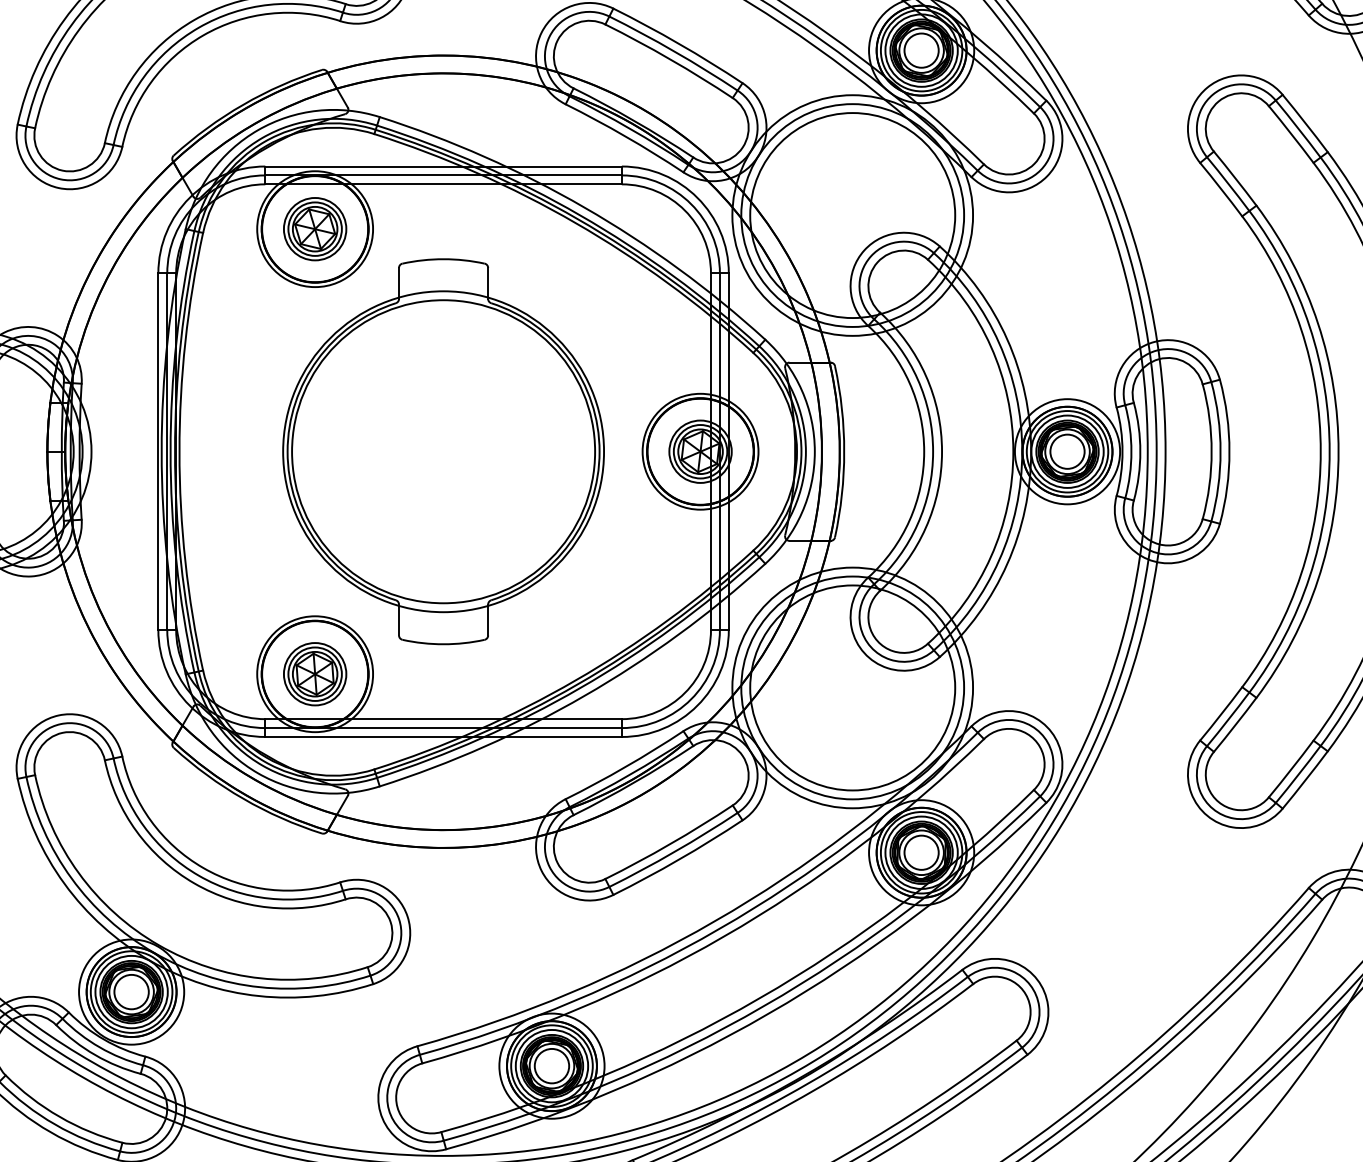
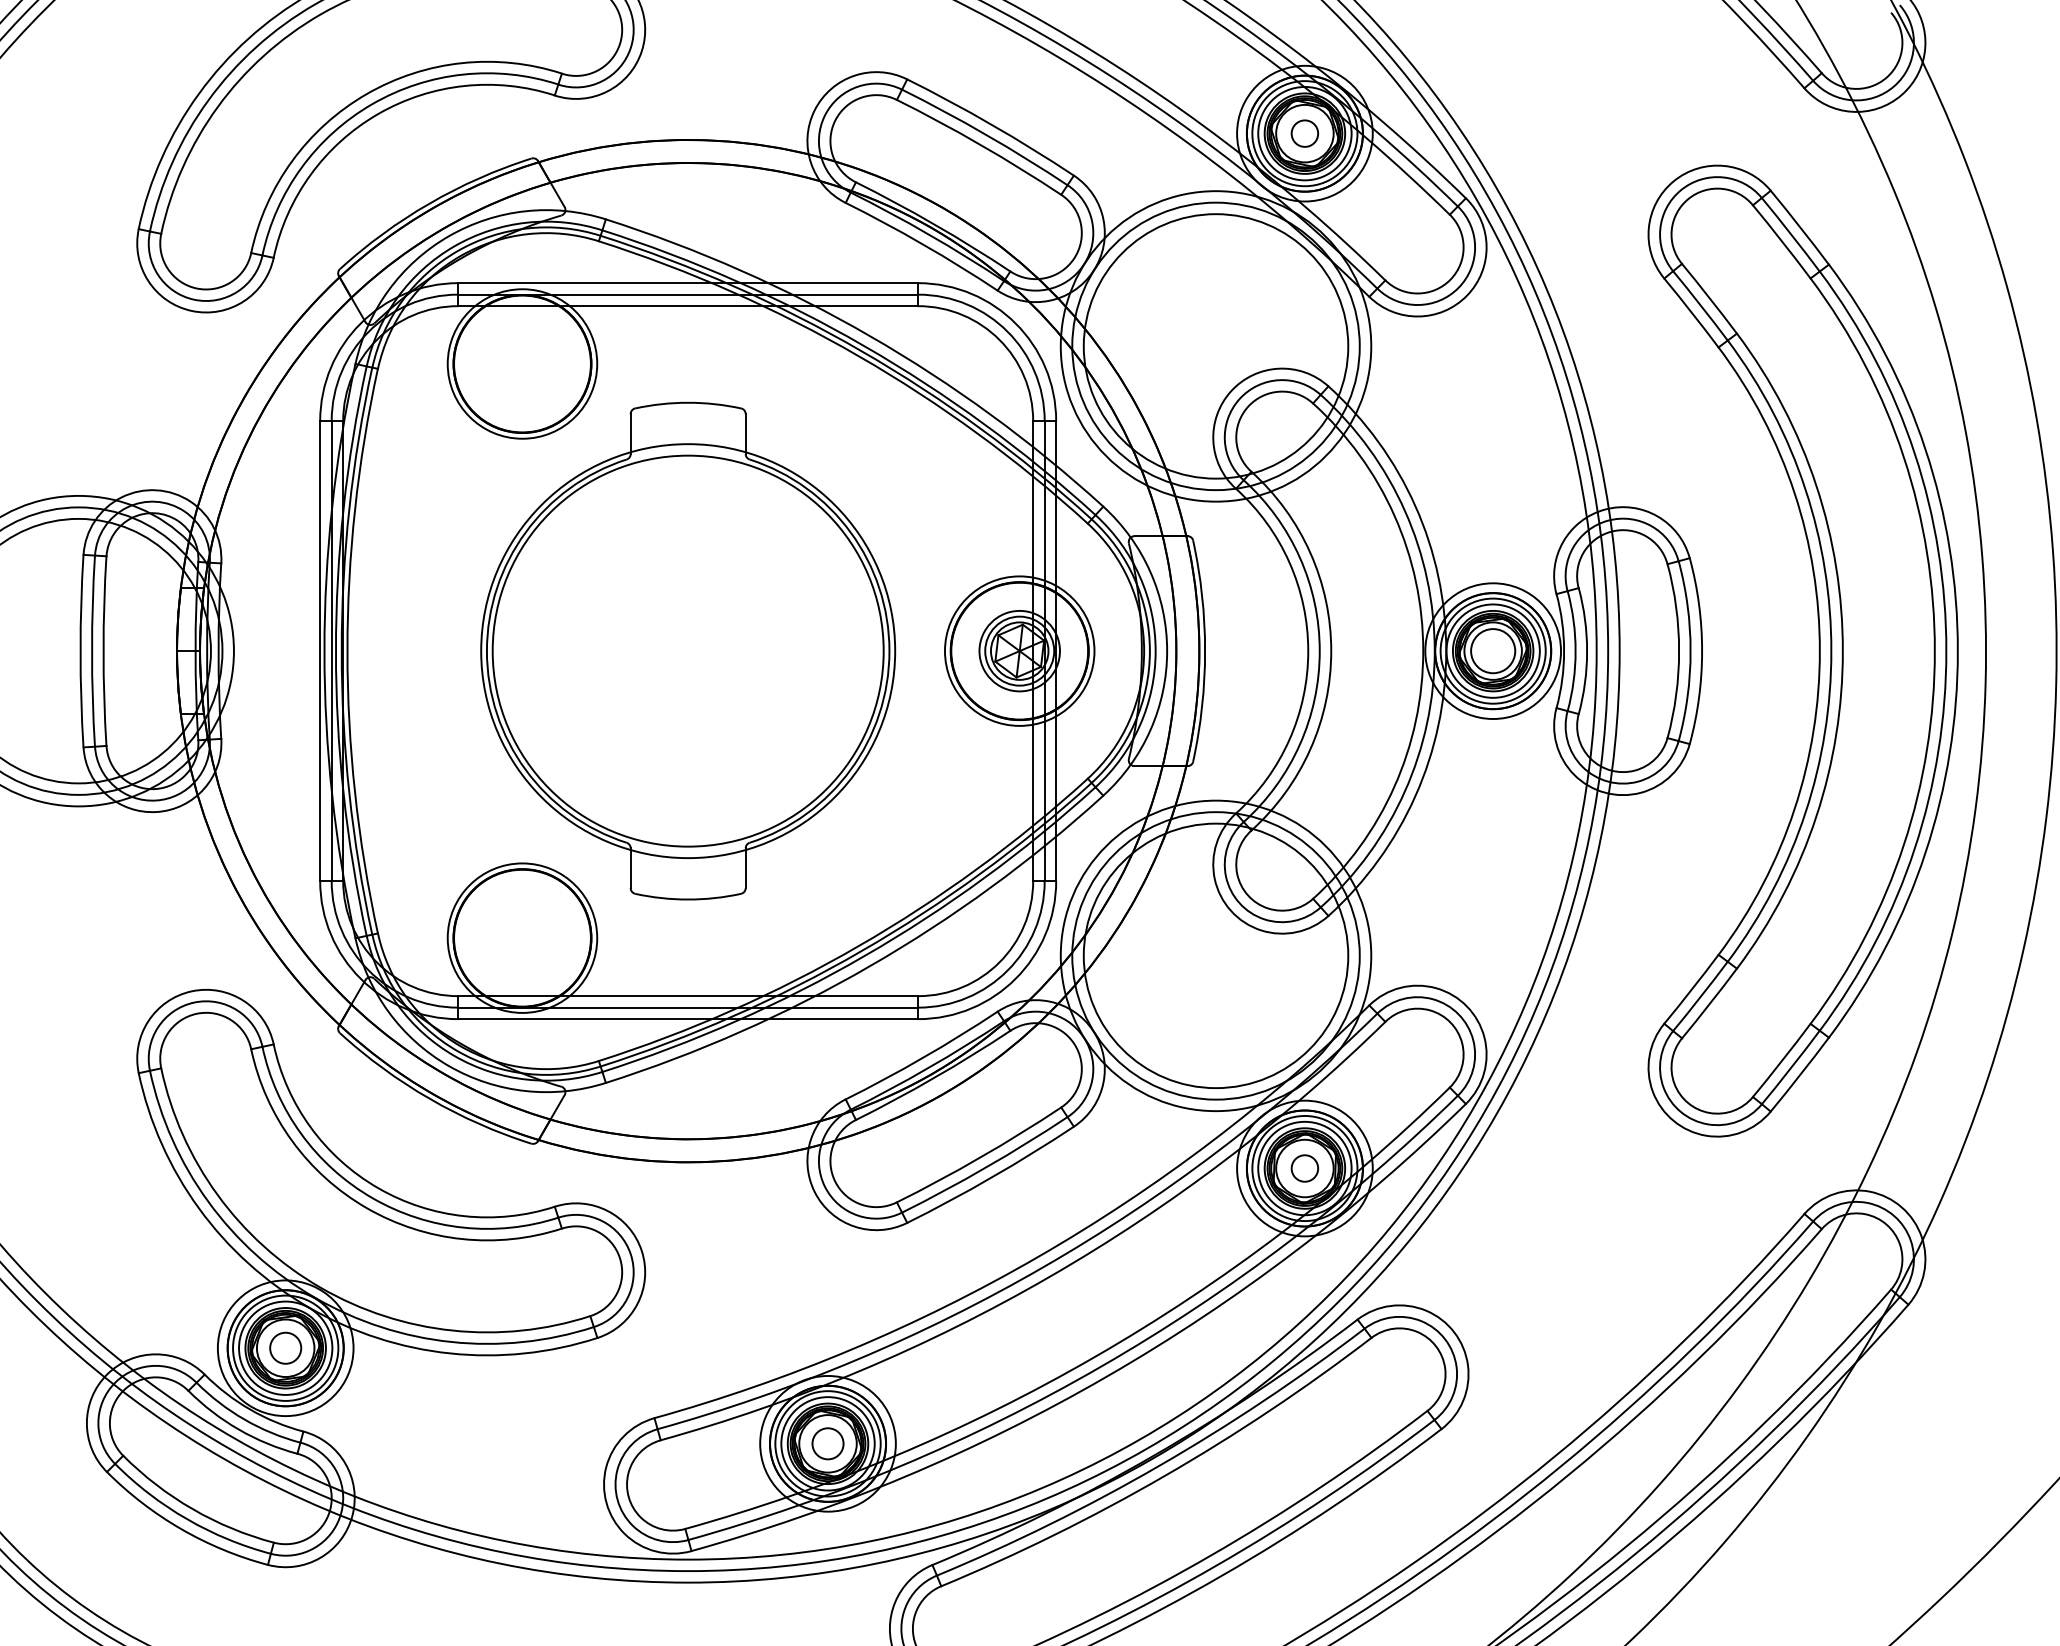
circle: (921, 50) -> (1304, 133), size x0.6
part: (315, 228) -> (522, 363), removed
part: (315, 674) -> (522, 938), removed
circle: (921, 852) -> (1304, 1168), size x0.6
circle: (131, 992) -> (285, 1348), size x0.7
circle: (551, 1065) -> (827, 1443), size x0.7

